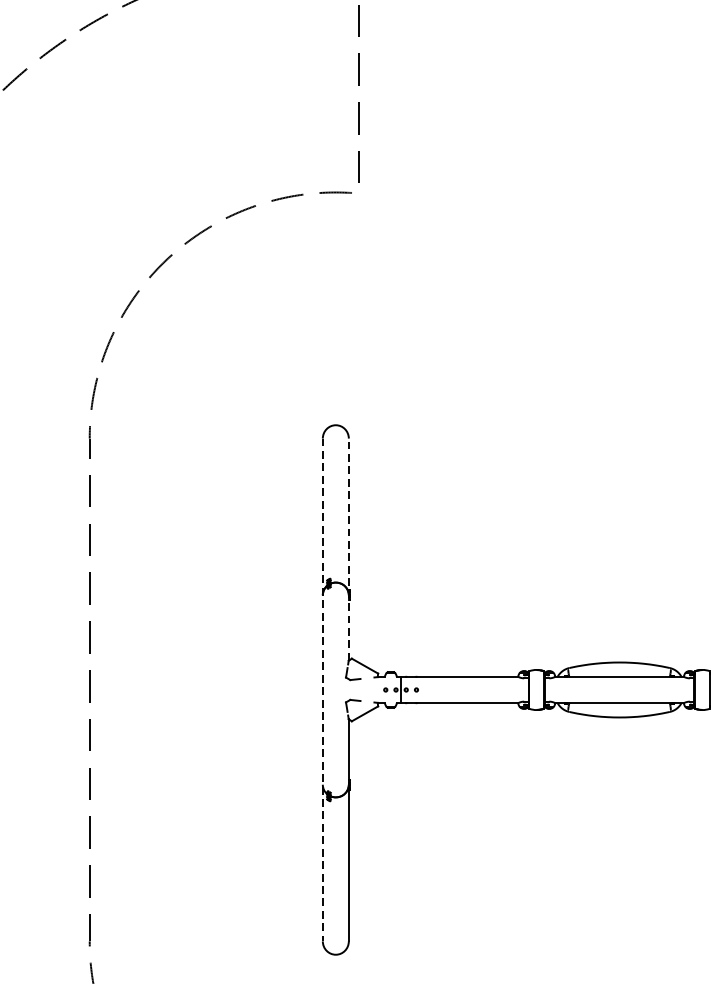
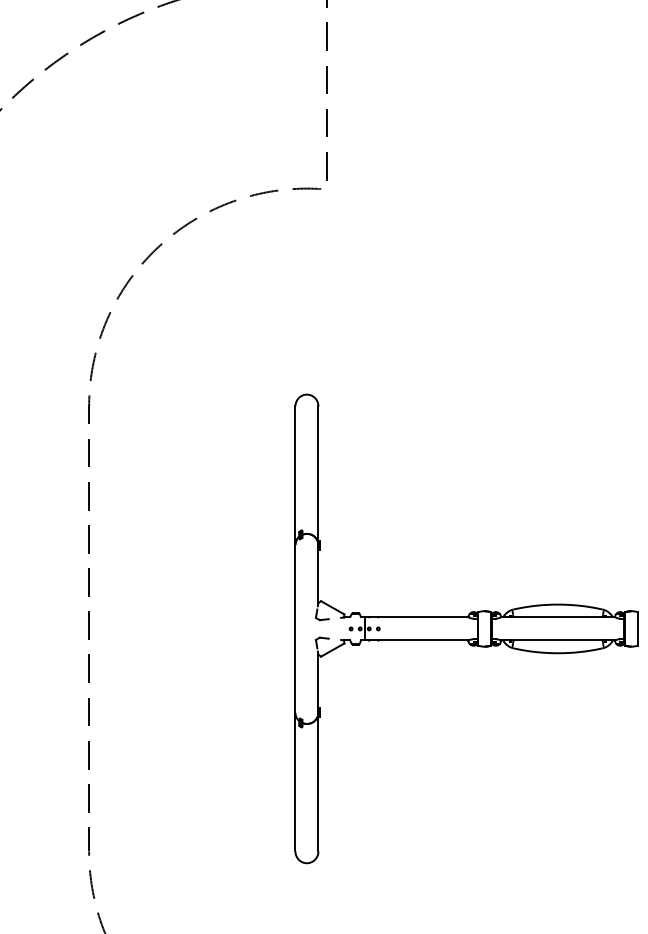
line: (348, 549) -> (318, 504), dashed -> solid
line: (322, 689) -> (295, 628), dashed -> solid

